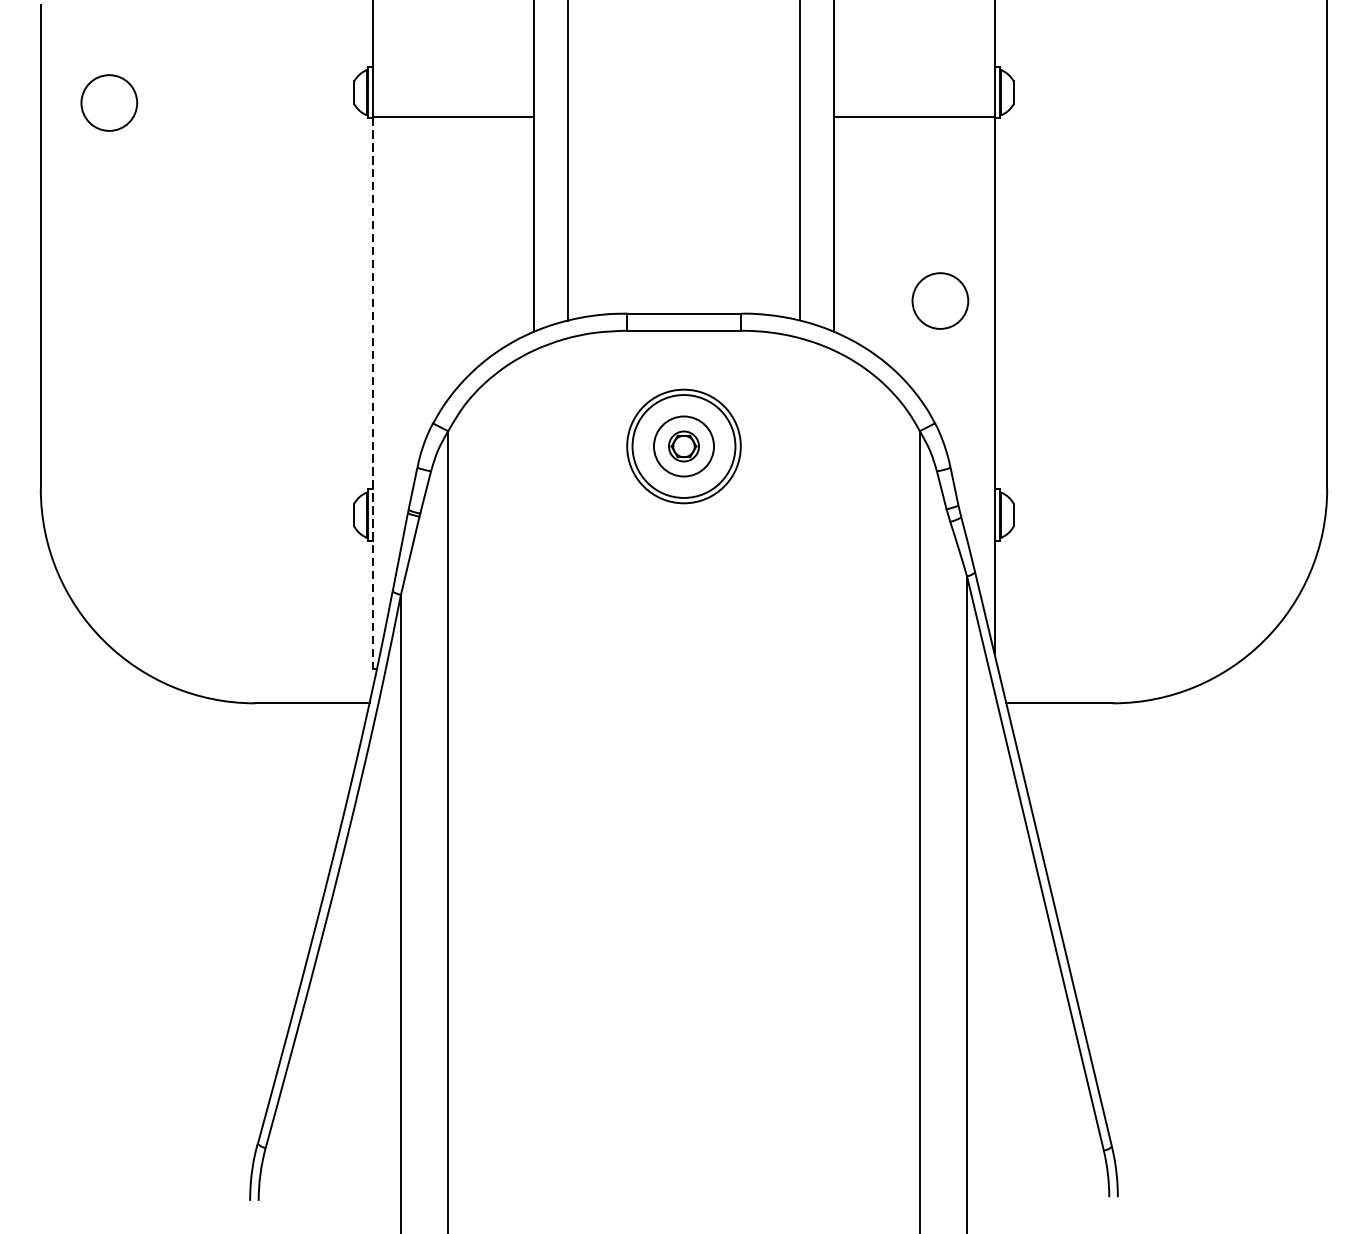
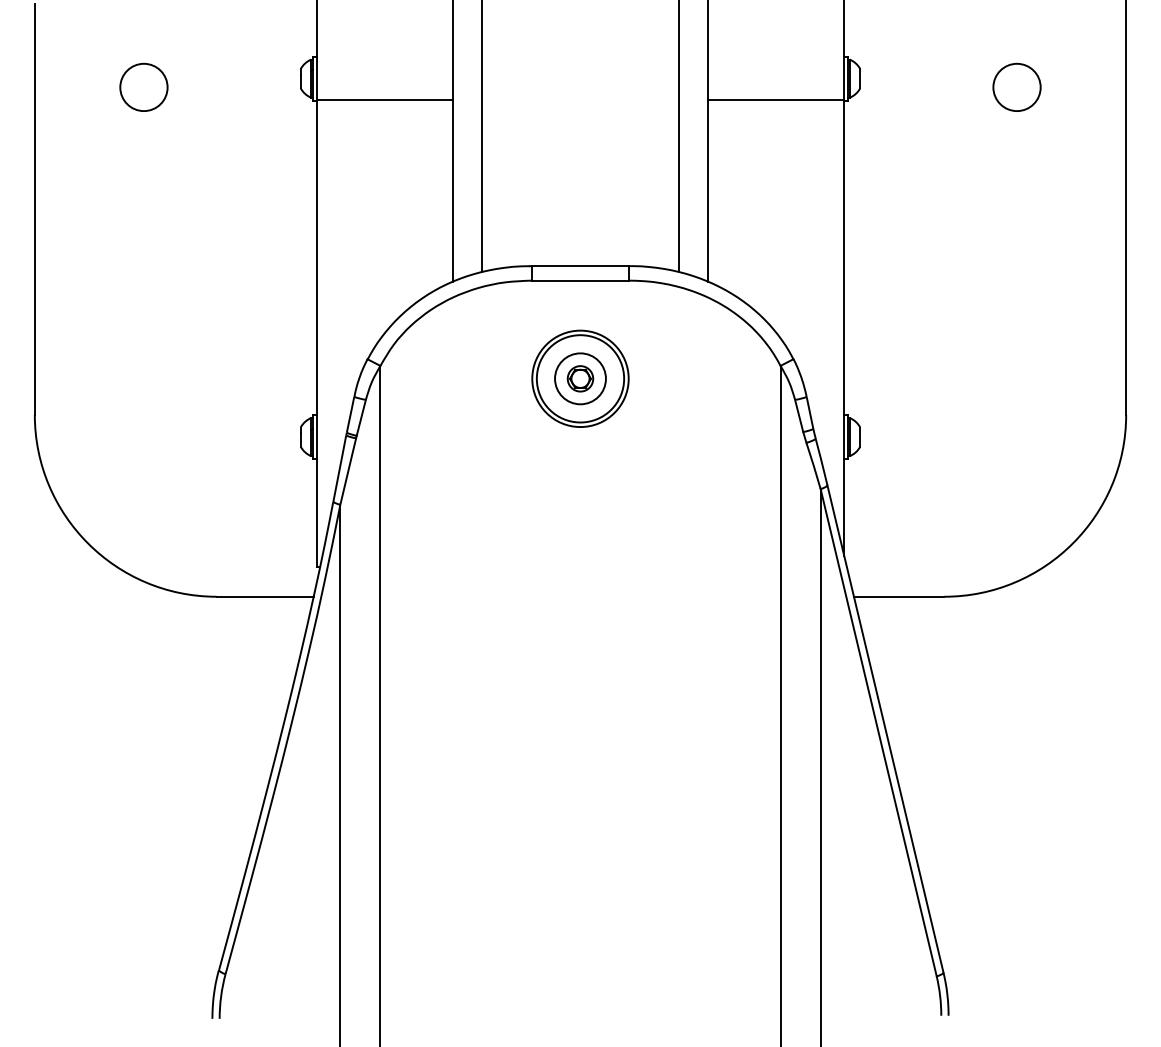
circle: (108, 101) -> (143, 86), moved
circle: (939, 299) -> (1016, 86), moved
line: (372, 393) -> (316, 333), dashed -> solid

